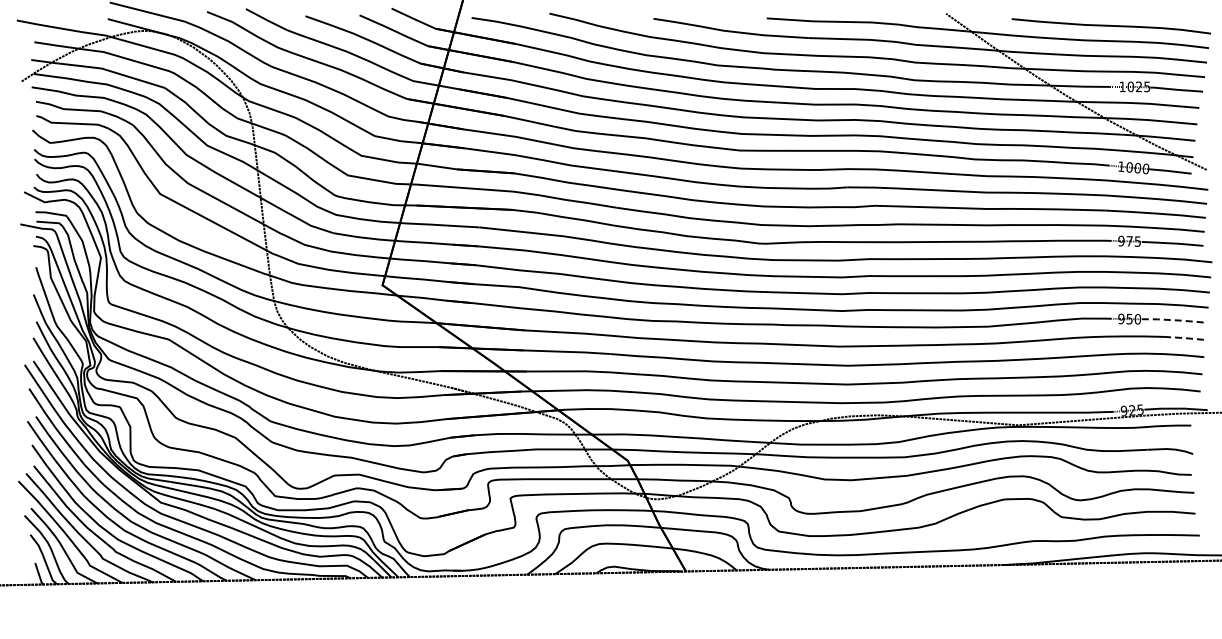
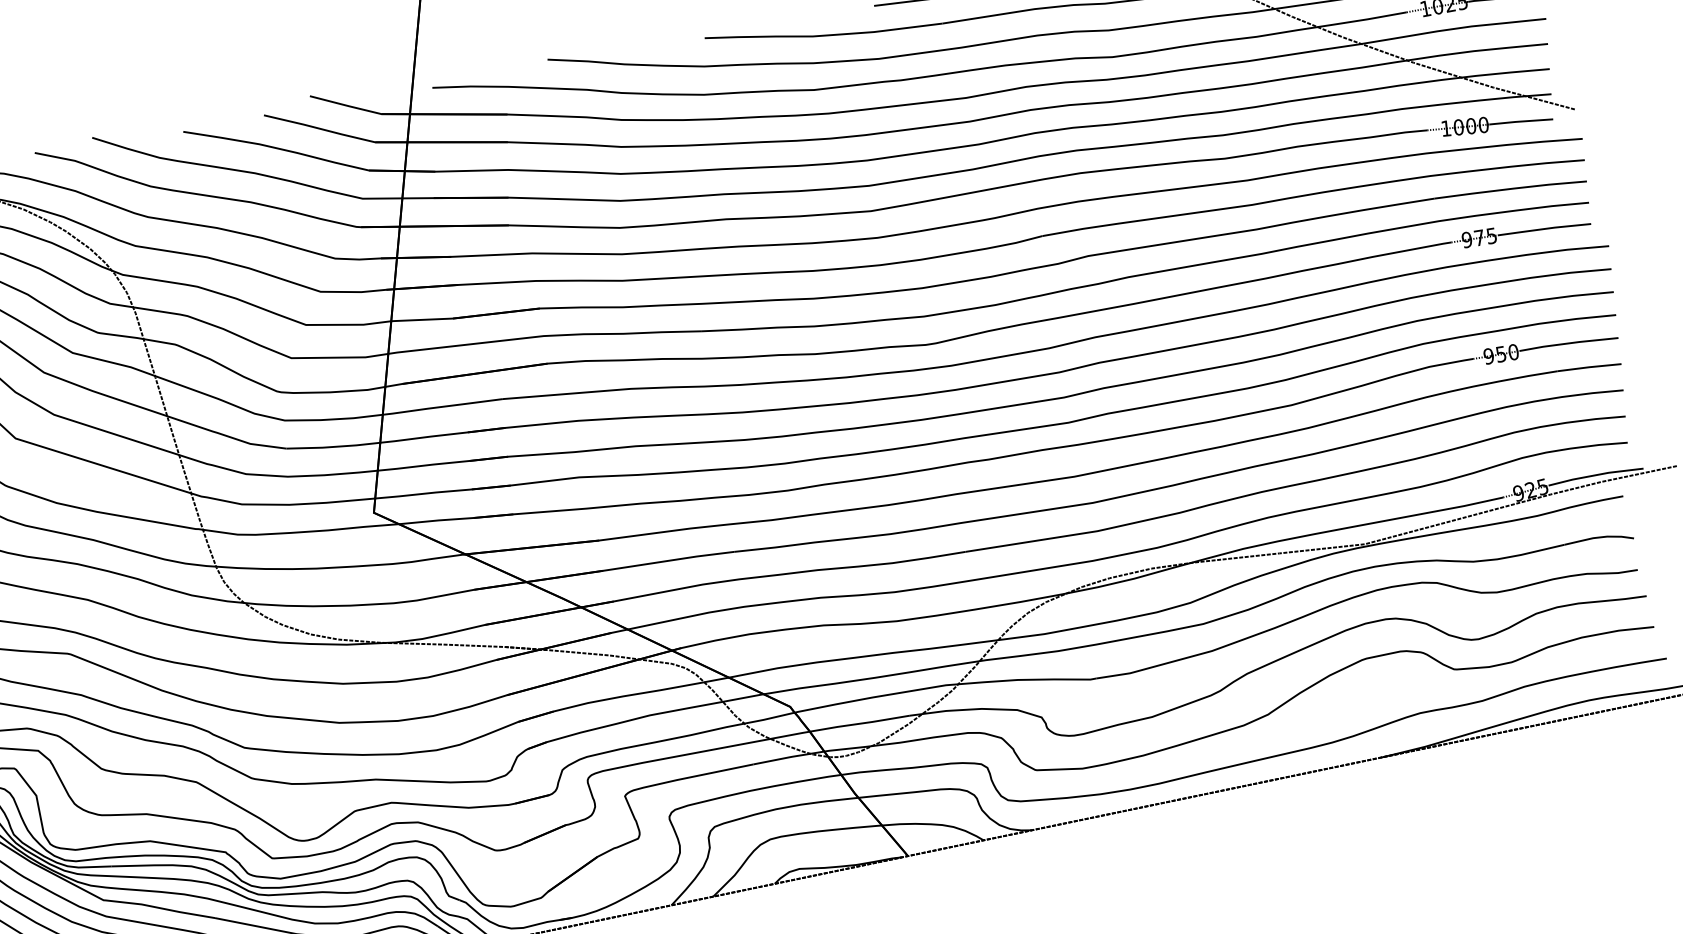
line: (1174, 320) -> (1568, 343), dashed -> solid
line: (1184, 338) -> (1588, 367), dashed -> solid

